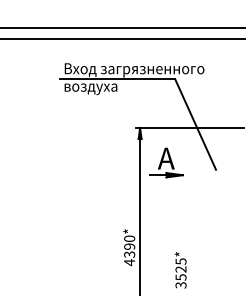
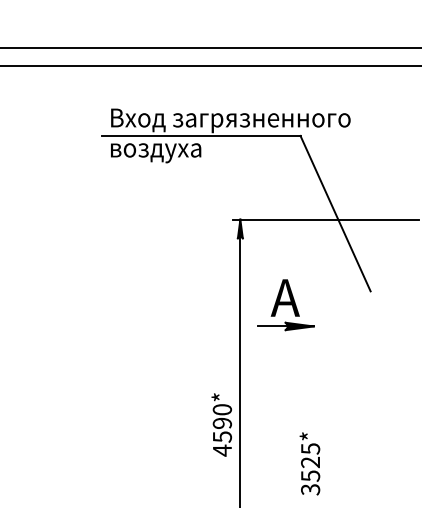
part: (166, 162) -> (285, 304), moved
text: (129, 254) -> (222, 436), 4390* -> 4590*

